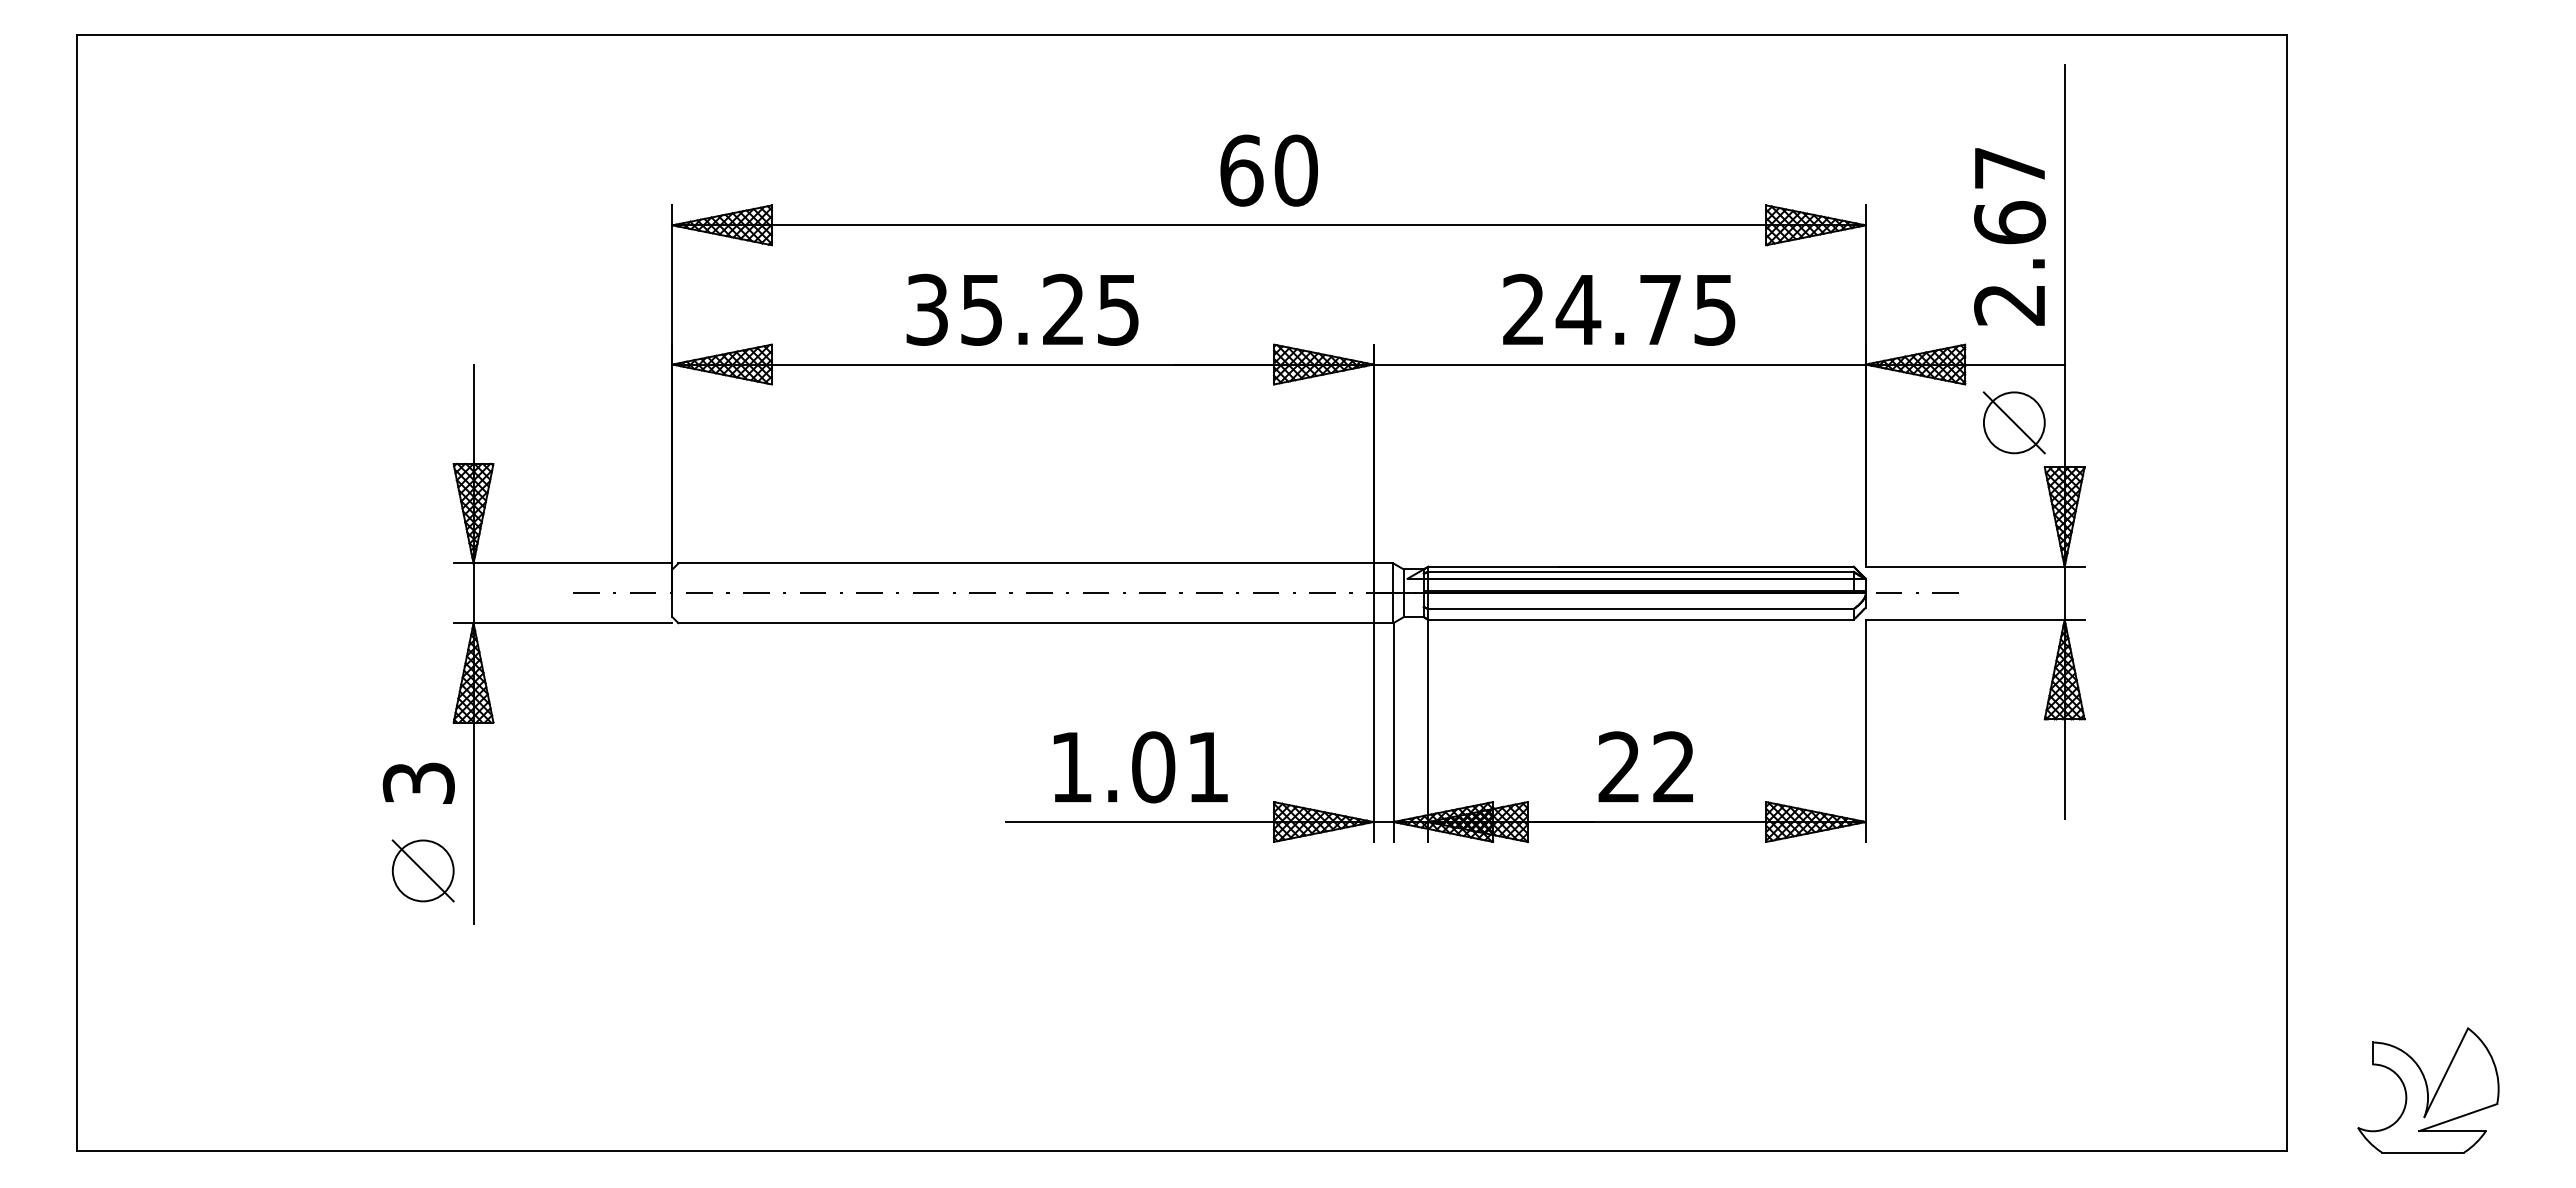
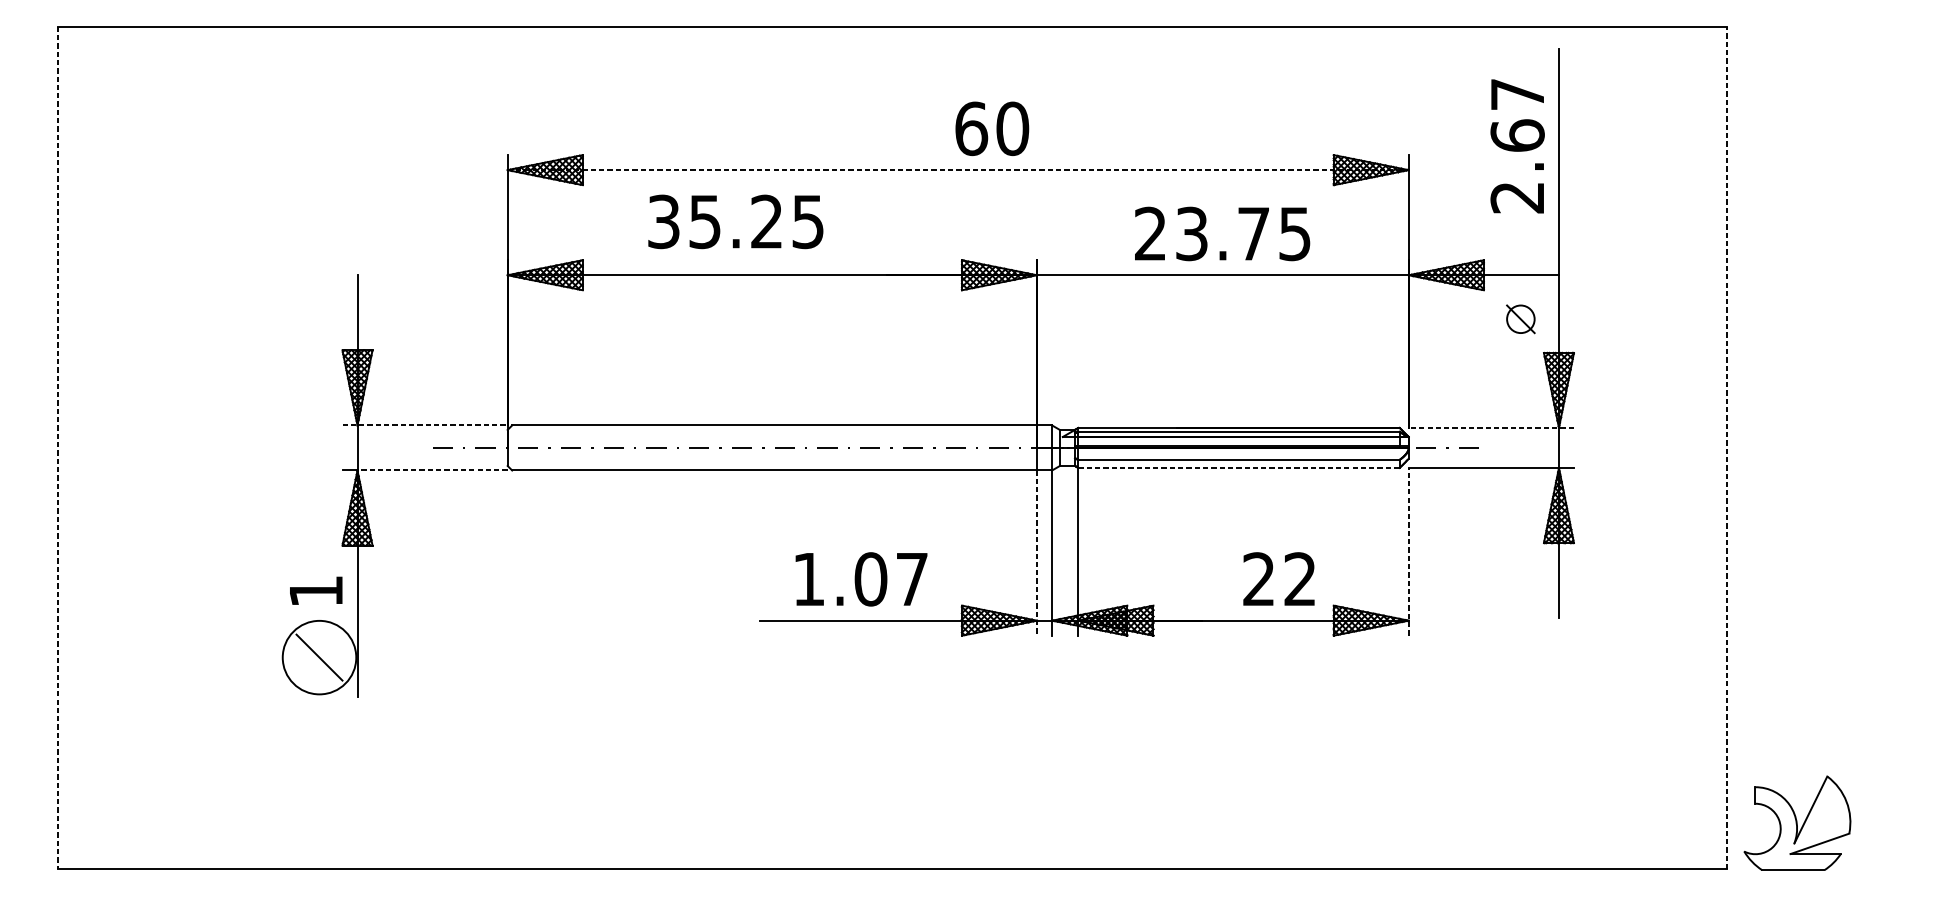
text: (1268, 170) -> (991, 128), moved
line: (1269, 225) -> (958, 170), solid -> dashed
text: (2010, 236) -> (1518, 146), moved
text: (1022, 309) -> (735, 221), moved
text: (1578, 309) -> (1191, 233), 24.75 -> 23.75
part: (2013, 422) -> (1520, 319), size x0.6
line: (563, 563) -> (425, 425), solid -> dashed
line: (1974, 566) -> (1490, 427), solid -> dashed
line: (77, 593) -> (58, 448), solid -> dashed
line: (2287, 593) -> (1727, 448), solid -> dashed
line: (1641, 619) -> (1239, 467), solid -> dashed
line: (572, 623) -> (432, 470), solid -> dashed
line: (1865, 730) -> (1408, 551), solid -> dashed
line: (1373, 733) -> (1037, 553), solid -> dashed
text: (1645, 766) -> (1278, 578), moved
text: (1208, 767) -> (912, 579), 1.01 -> 1.07
text: (418, 782) -> (315, 590), 3 -> 1
circle: (422, 870) -> (318, 657), size x1.6
part: (2428, 1090) -> (1797, 823), moved

